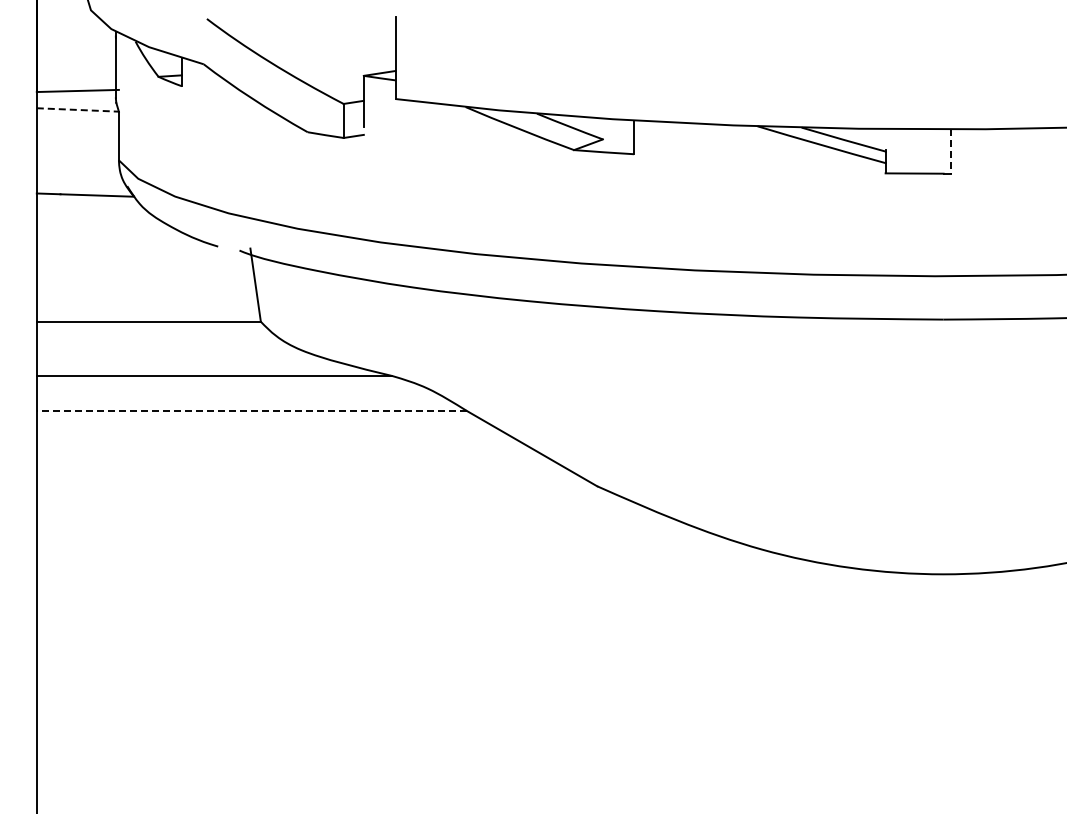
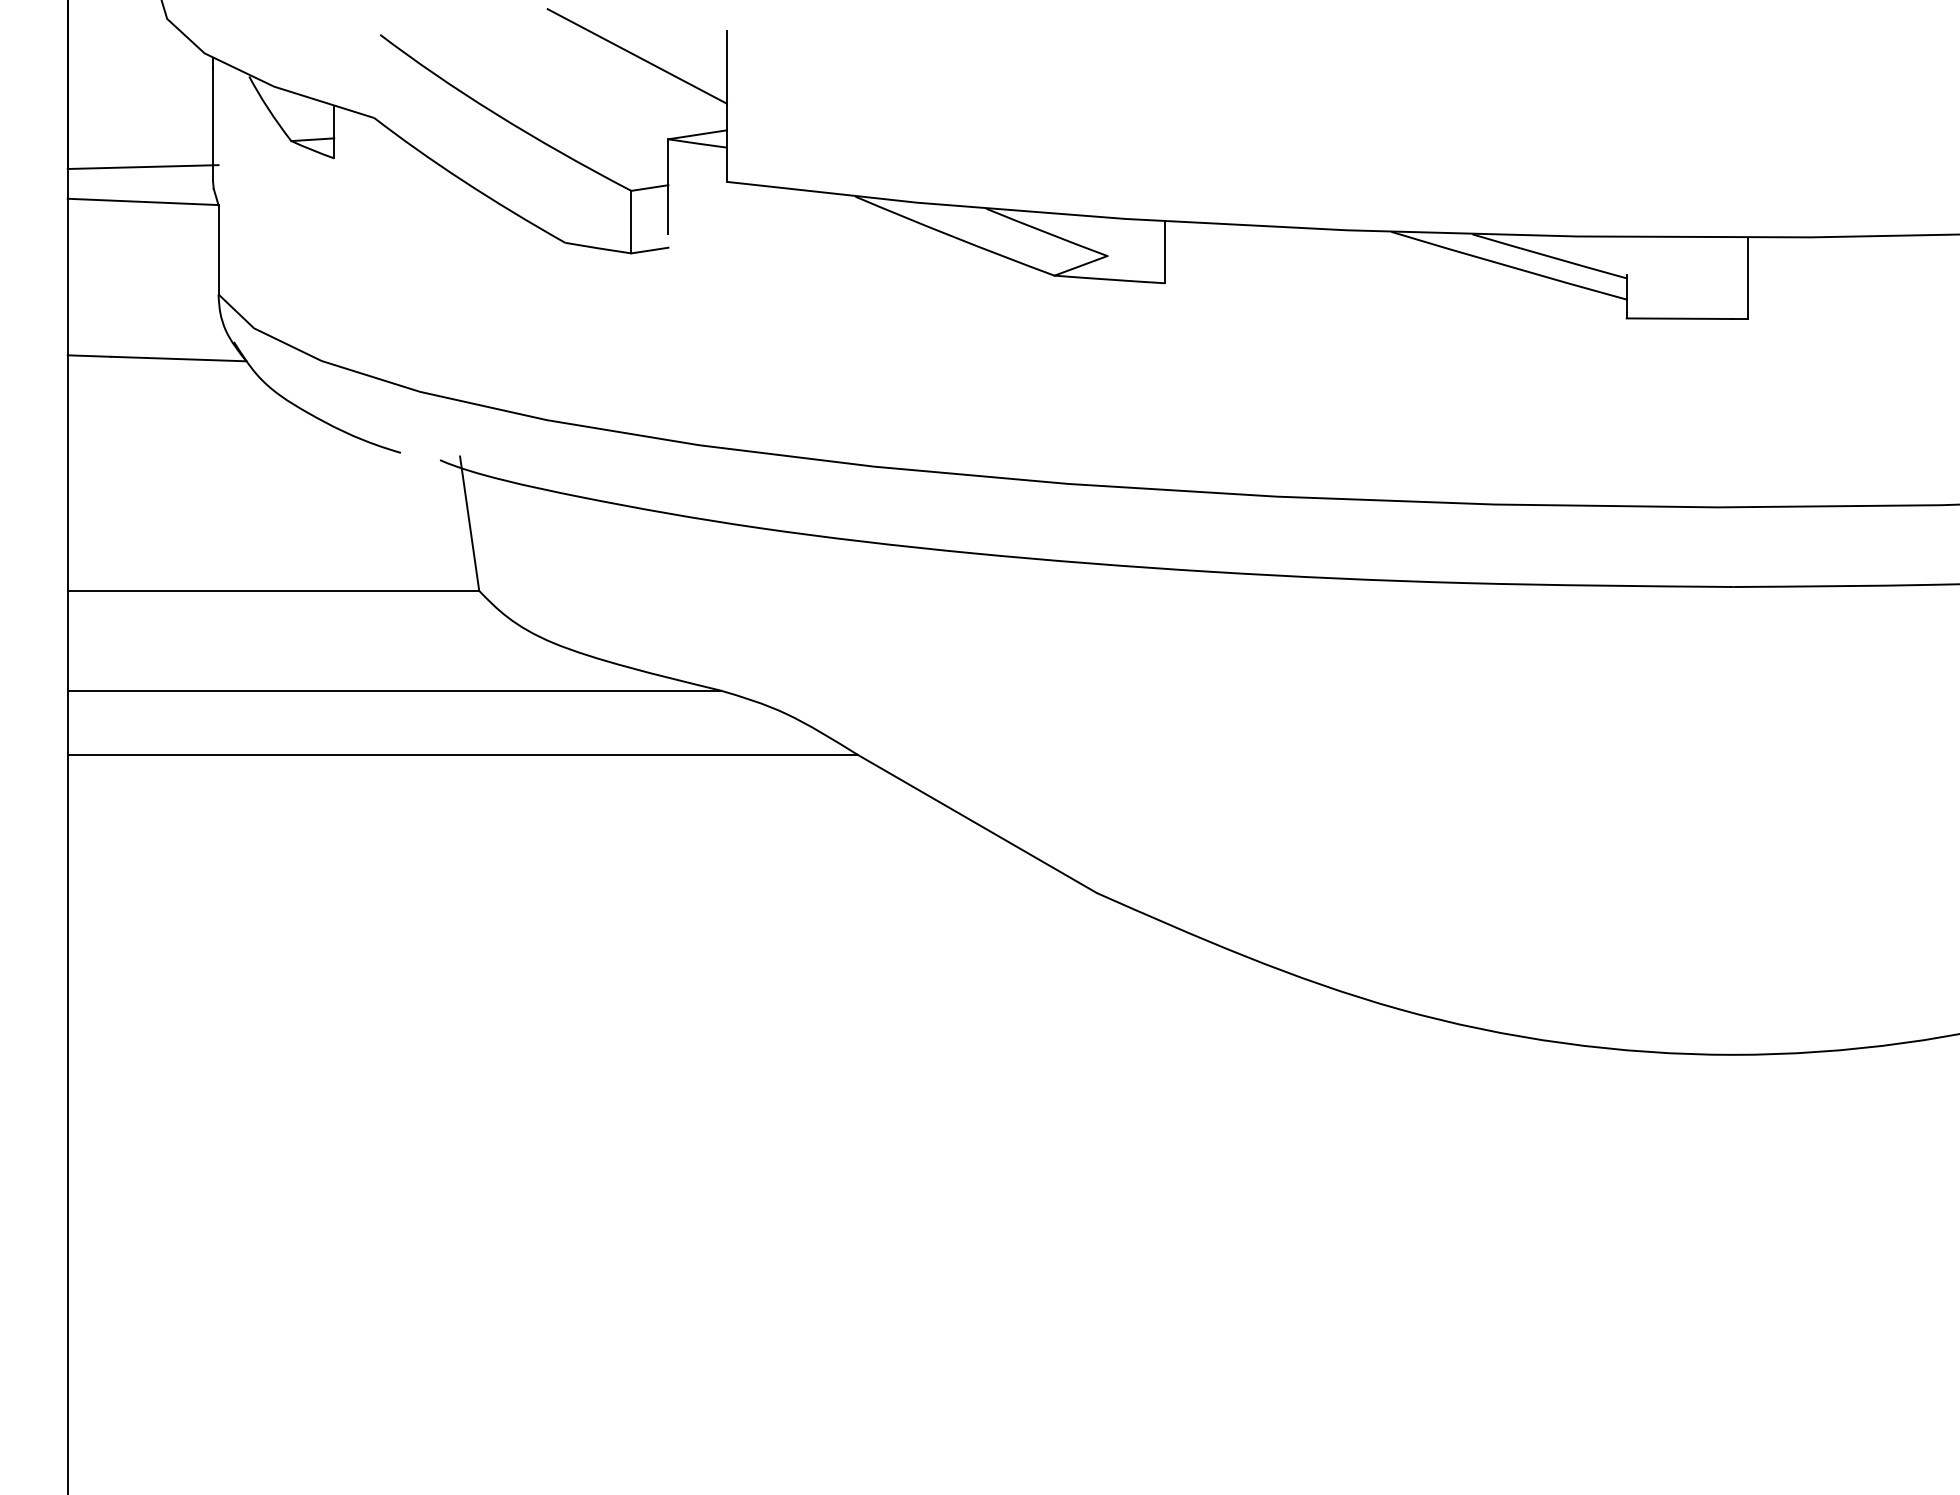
line: (346, 30) -> (636, 55), added
line: (78, 109) -> (144, 201), dashed -> solid
line: (951, 152) -> (1747, 280), dashed -> solid
line: (251, 410) -> (462, 753), dashed -> solid

